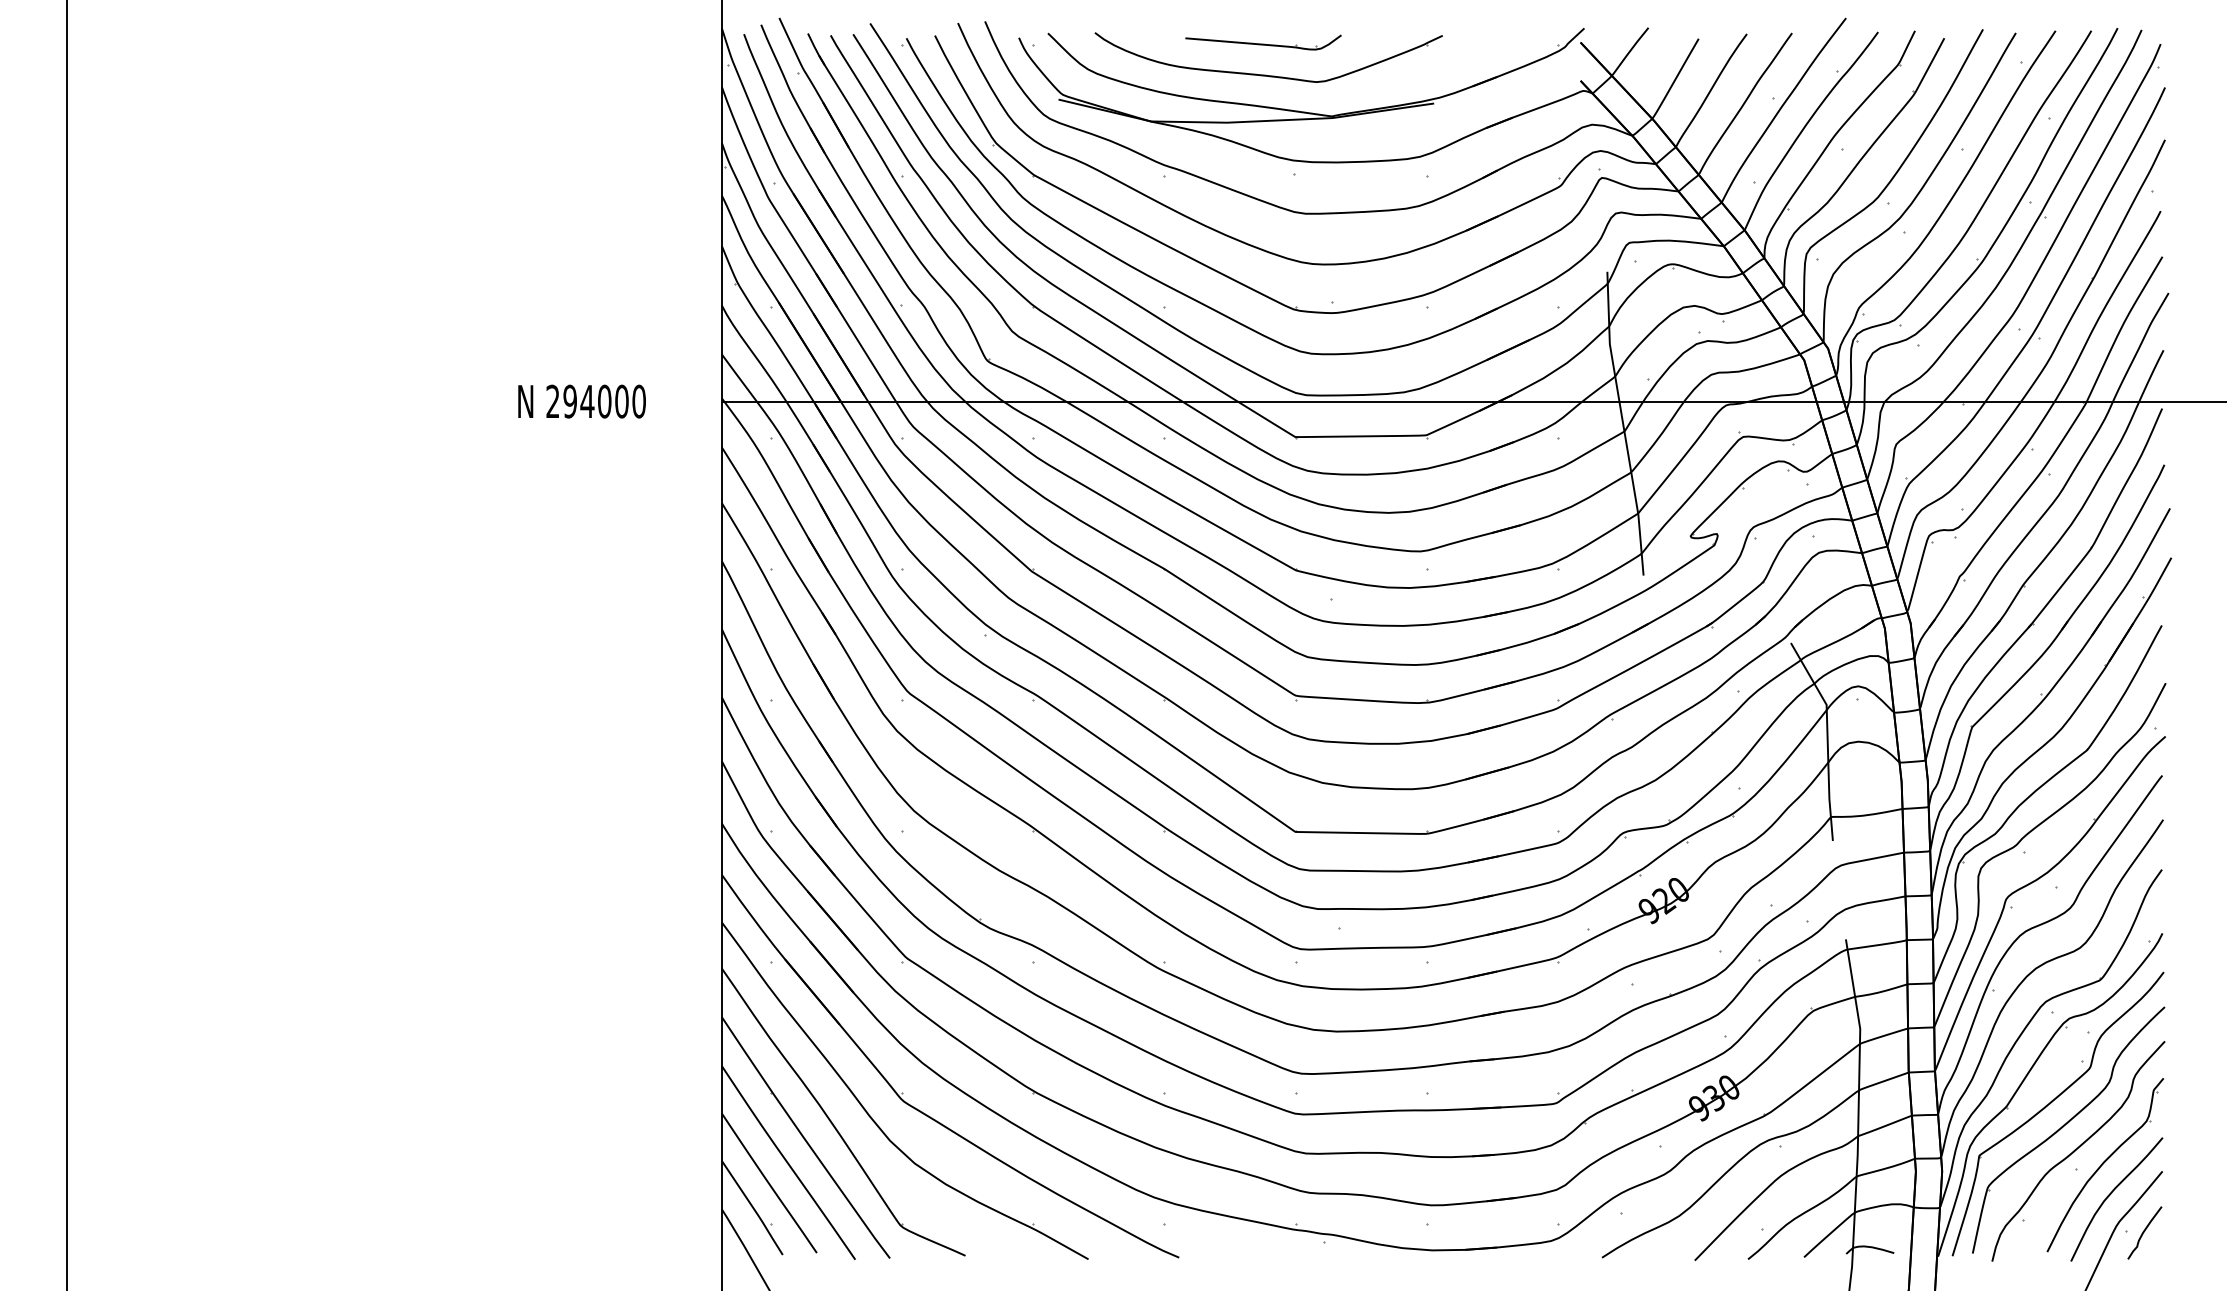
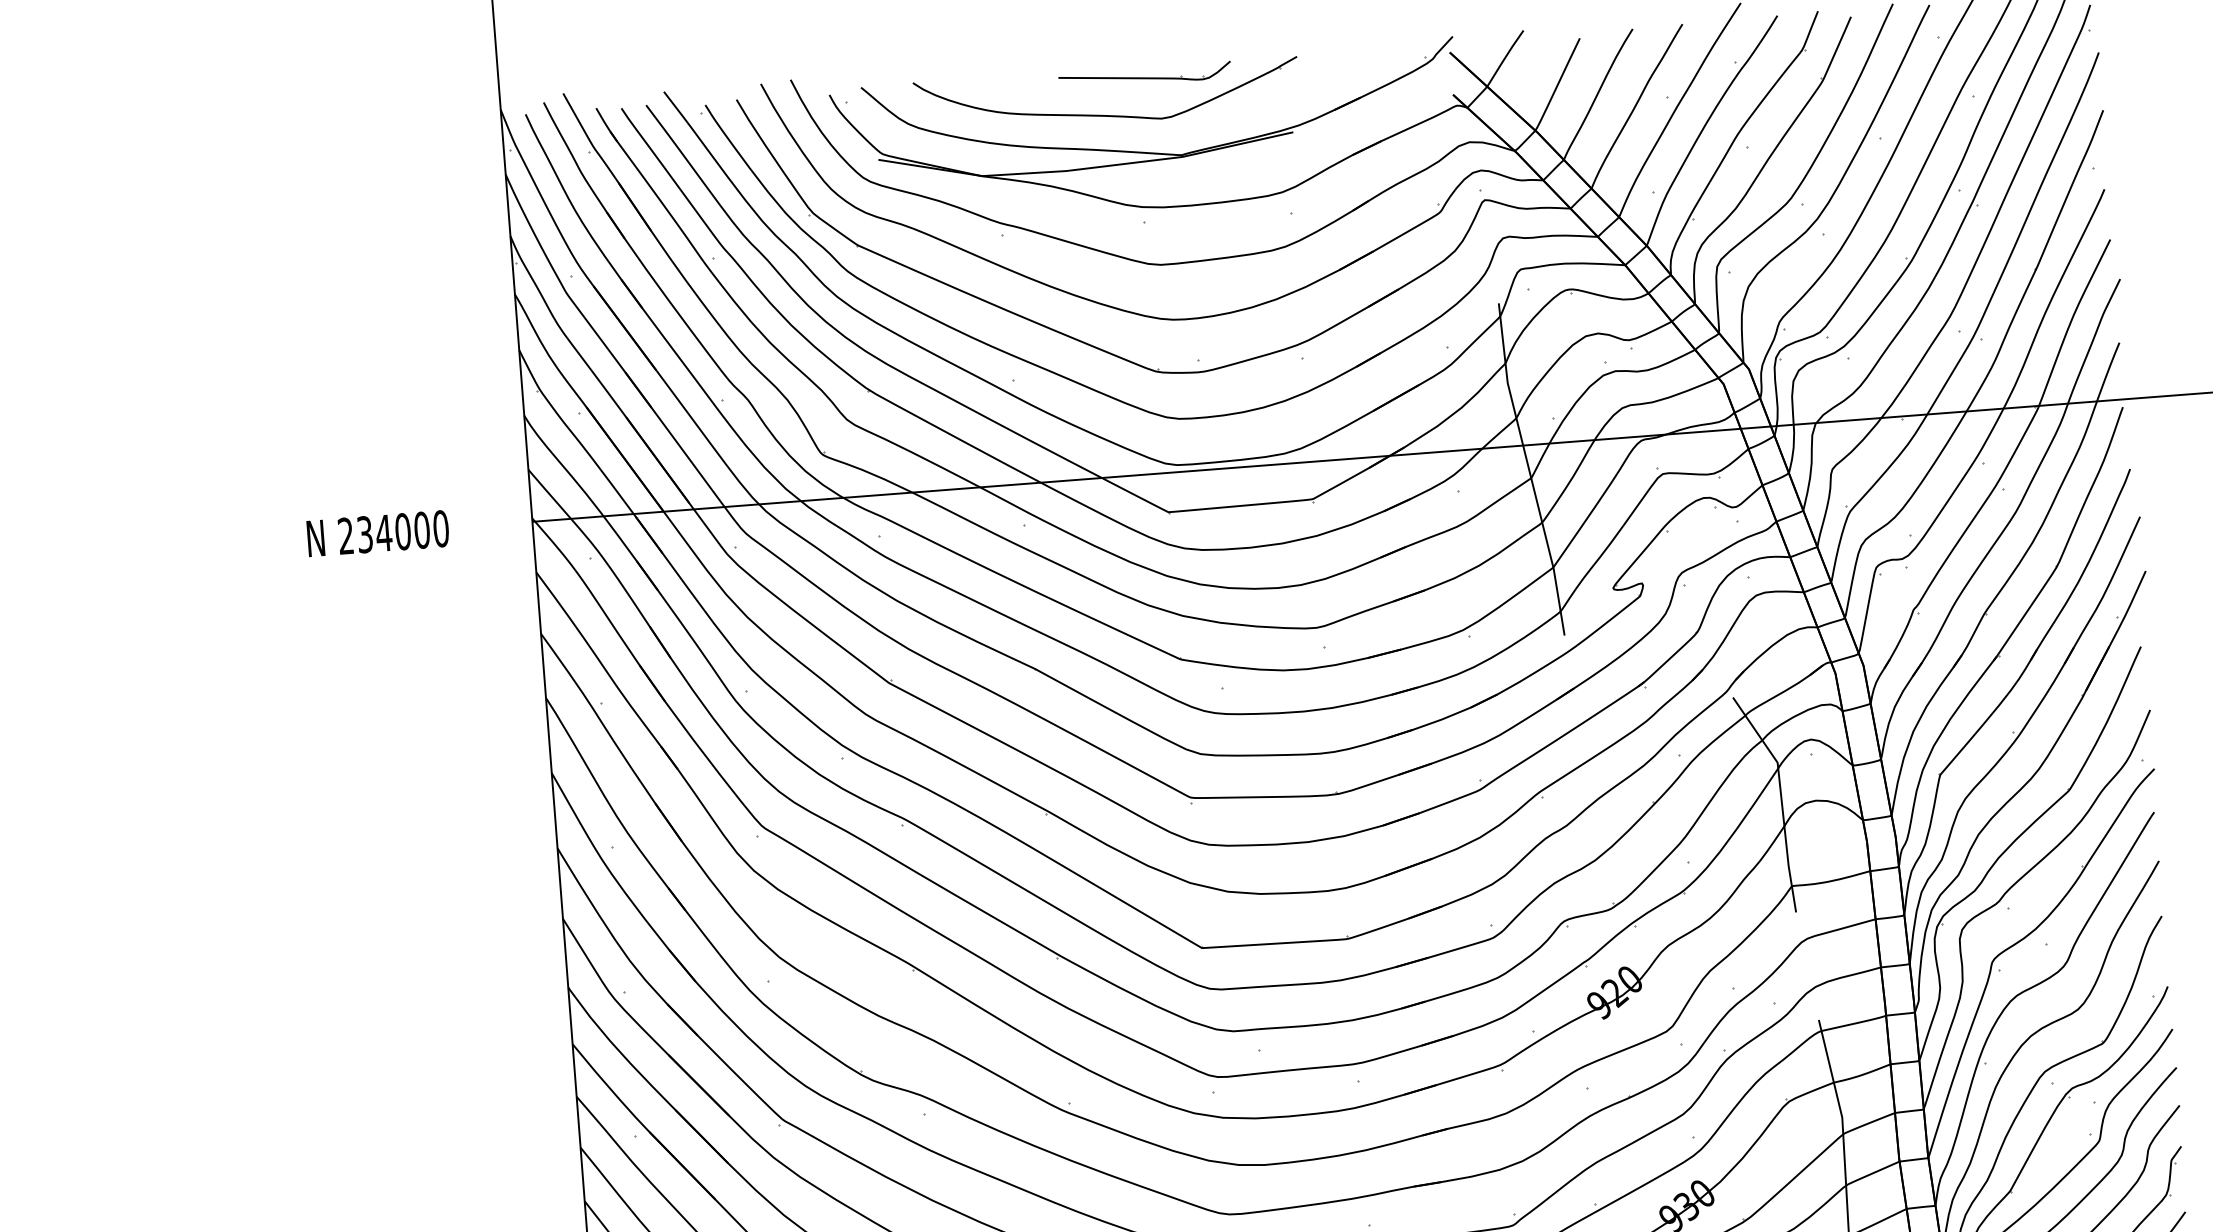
part: (1263, 42) -> (1145, 75), moved
text: (569, 401) -> (364, 534), 294000 -> 234000

